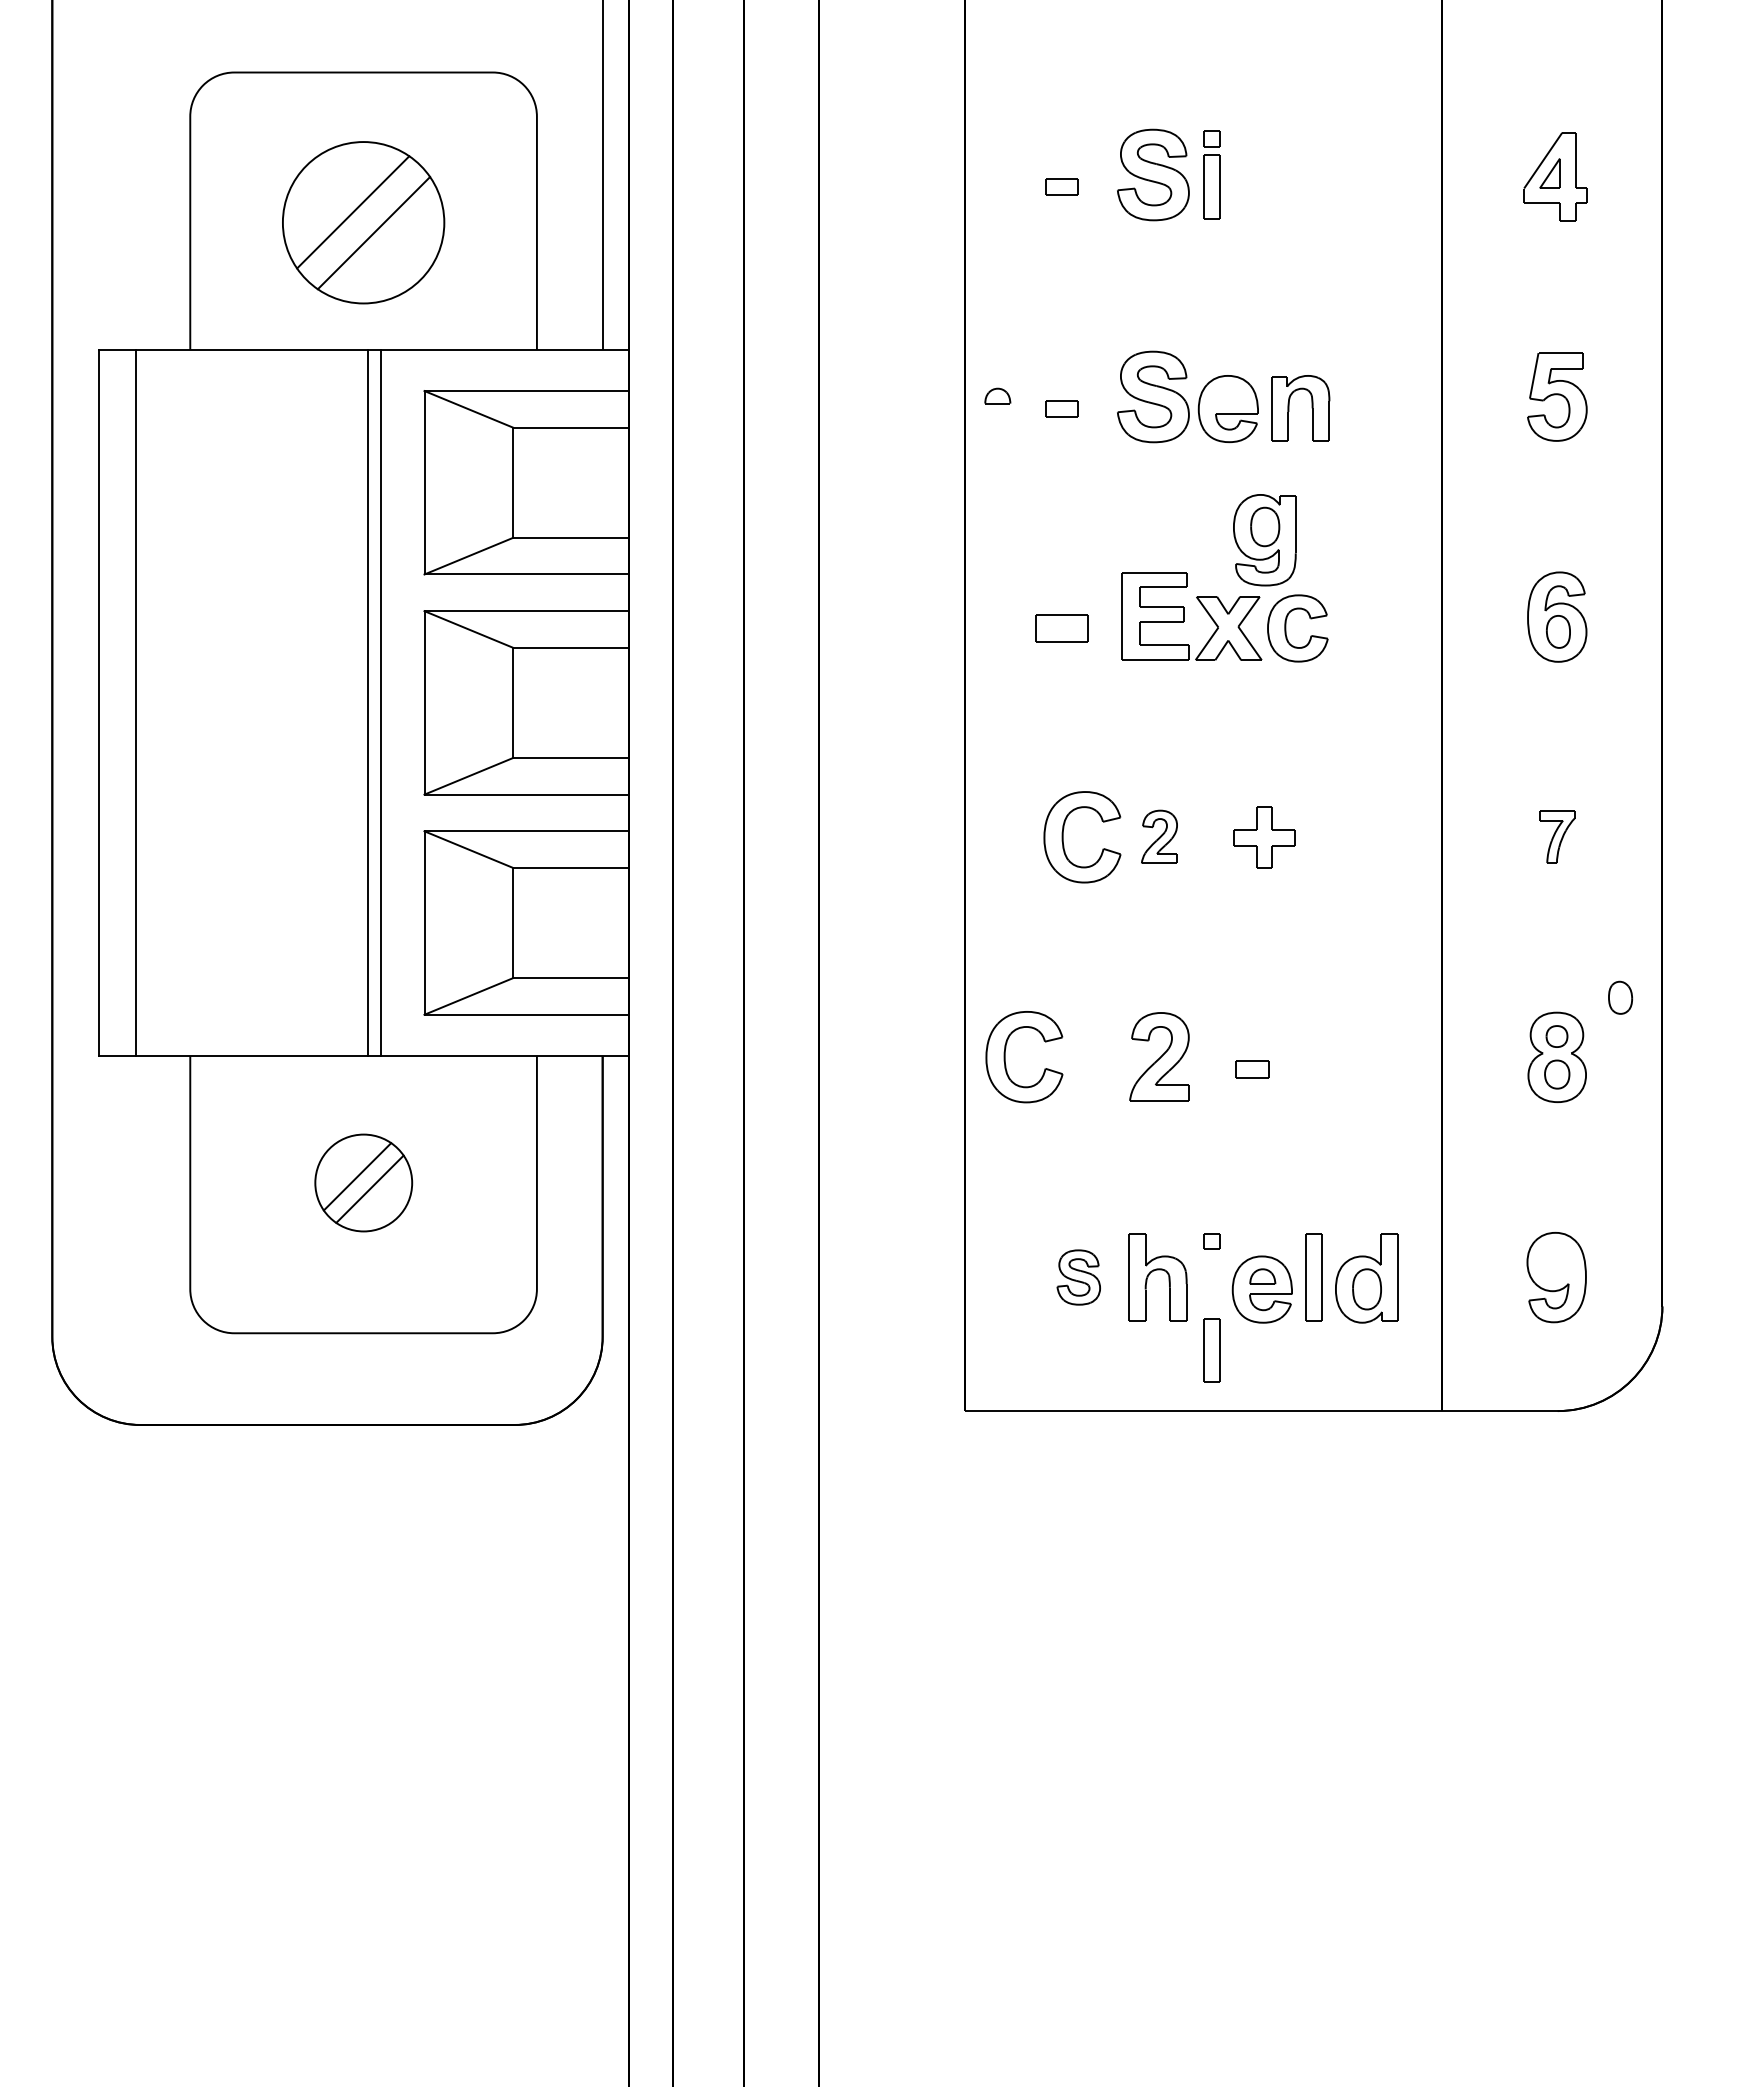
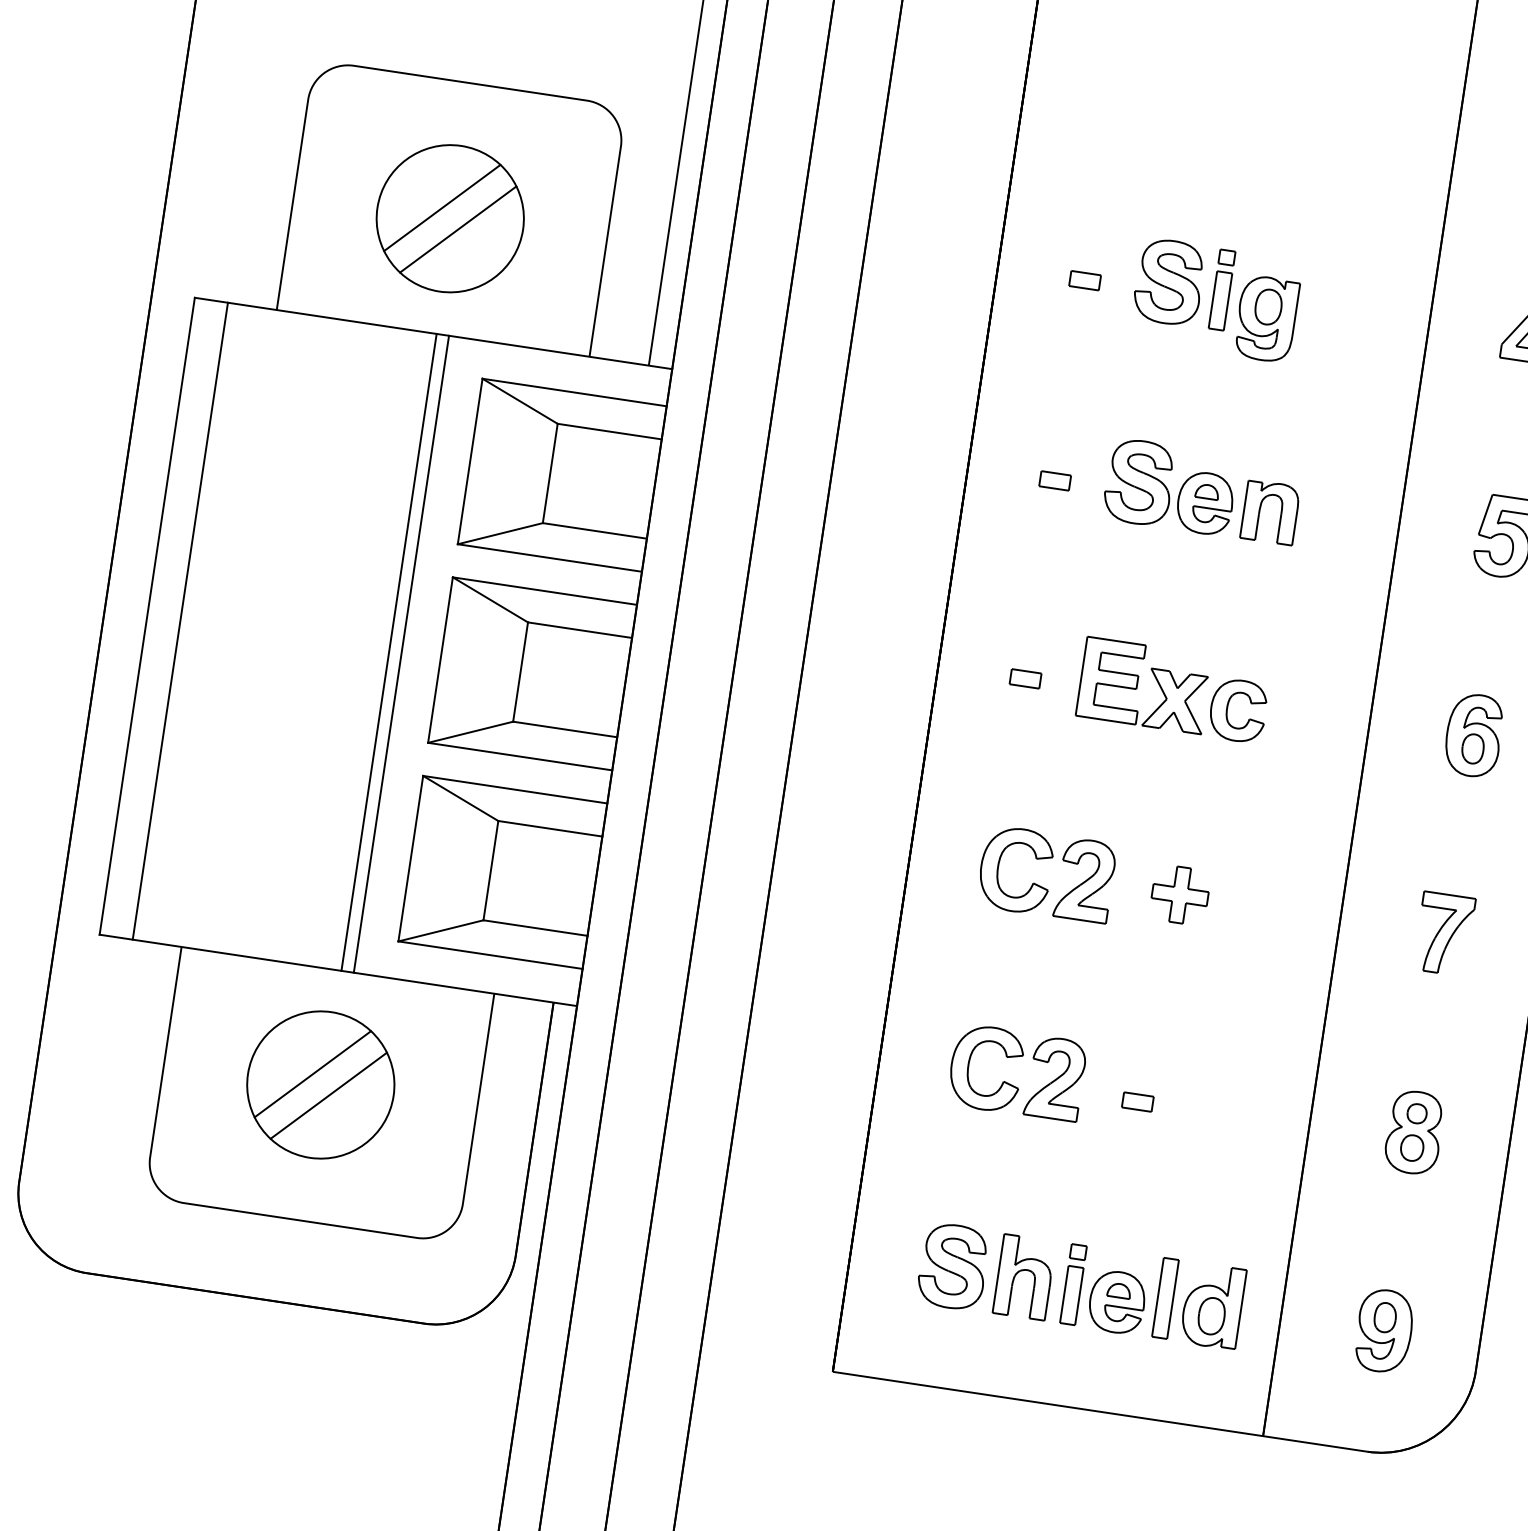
part: (997, 395) -> (1207, 491), moved
part: (1264, 540) -> (1266, 319), moved
part: (1061, 628) -> (1025, 678), size x0.62
part: (1159, 836) -> (1085, 879), size x1.67
part: (1557, 836) -> (1444, 933), size x1.67
part: (1620, 997) -> (1385, 1317), moved
part: (1005, 1057) -> (969, 1066), moved
part: (363, 1182) -> (320, 1084), size x1.67
part: (1078, 1277) -> (952, 1266), size x1.67
part: (1211, 1350) -> (1071, 1295), moved

